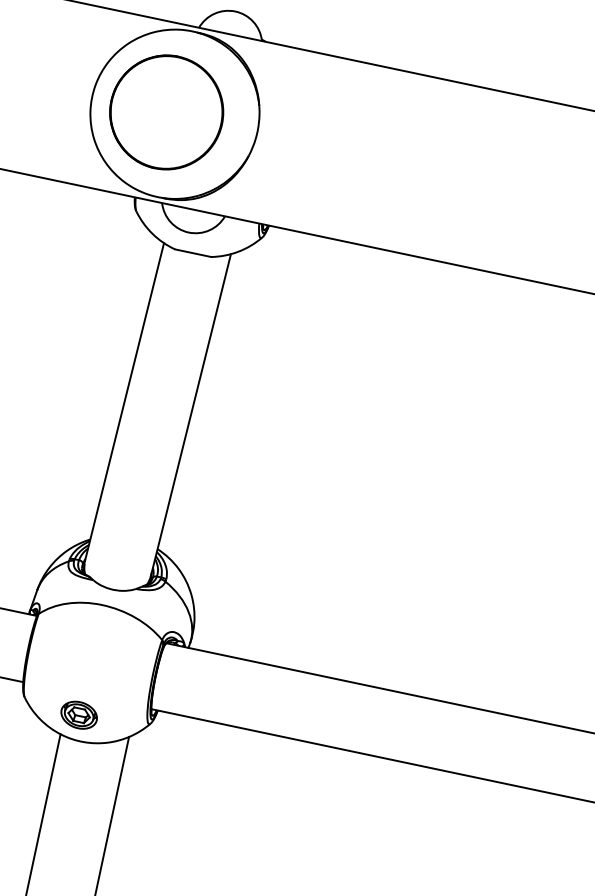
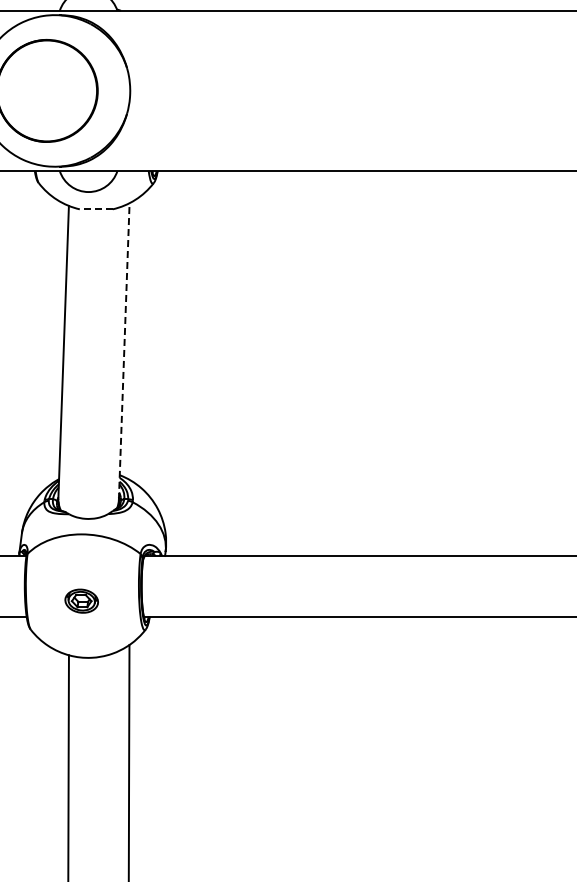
line: (192, 253) -> (95, 209), solid -> dashed
line: (191, 415) -> (124, 351), solid -> dashed
part: (79, 714) -> (81, 600), moved

